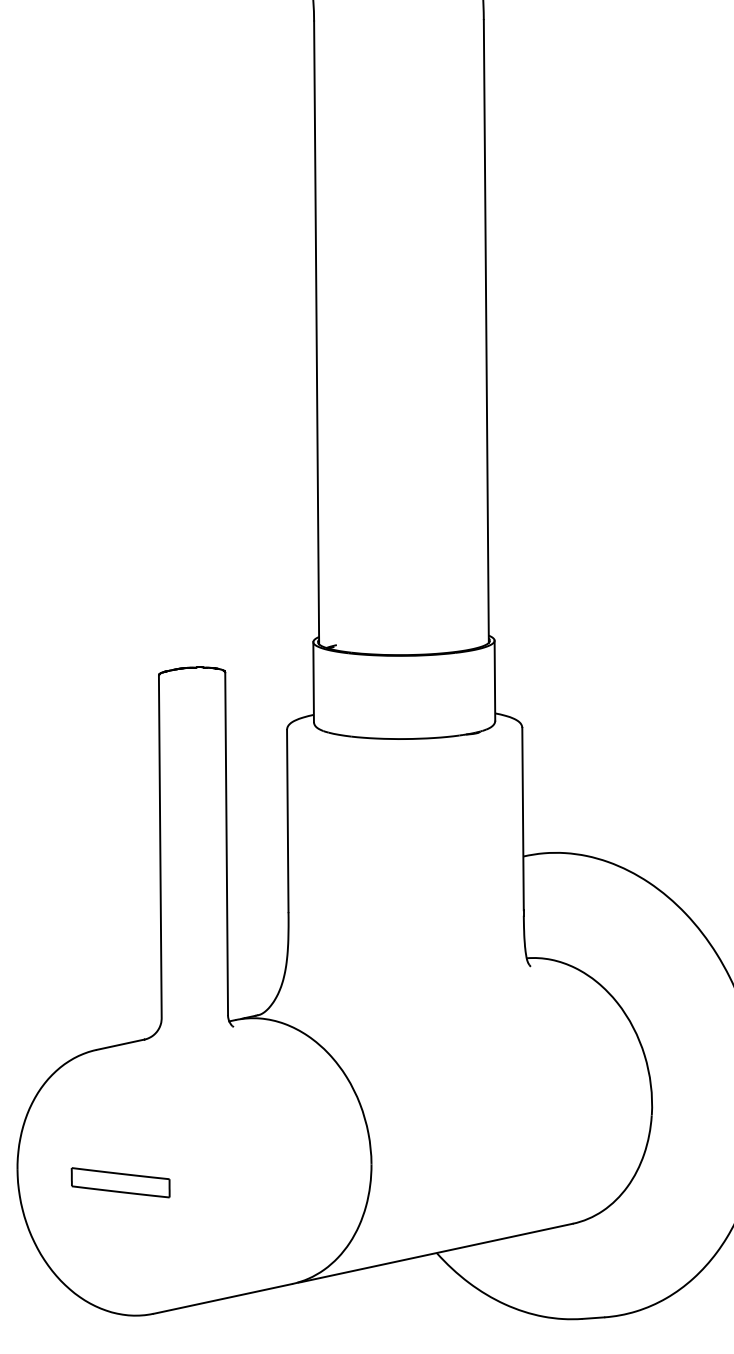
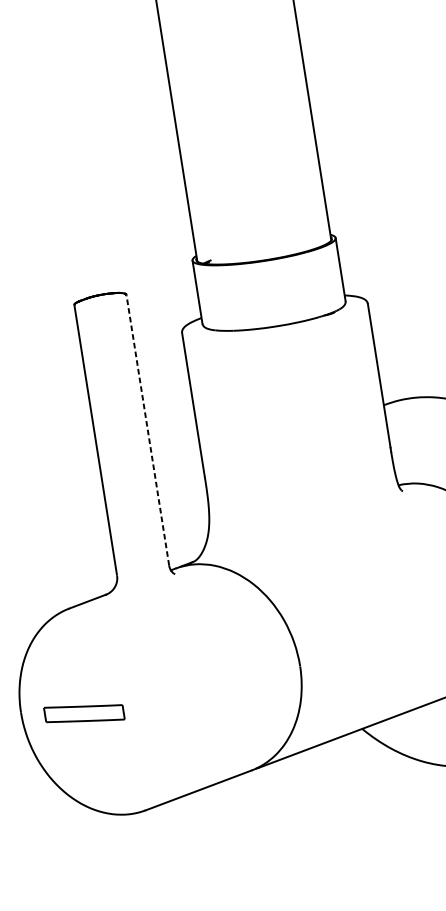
line: (226, 844) -> (147, 430), solid -> dashed
part: (120, 1182) -> (84, 713), moved

